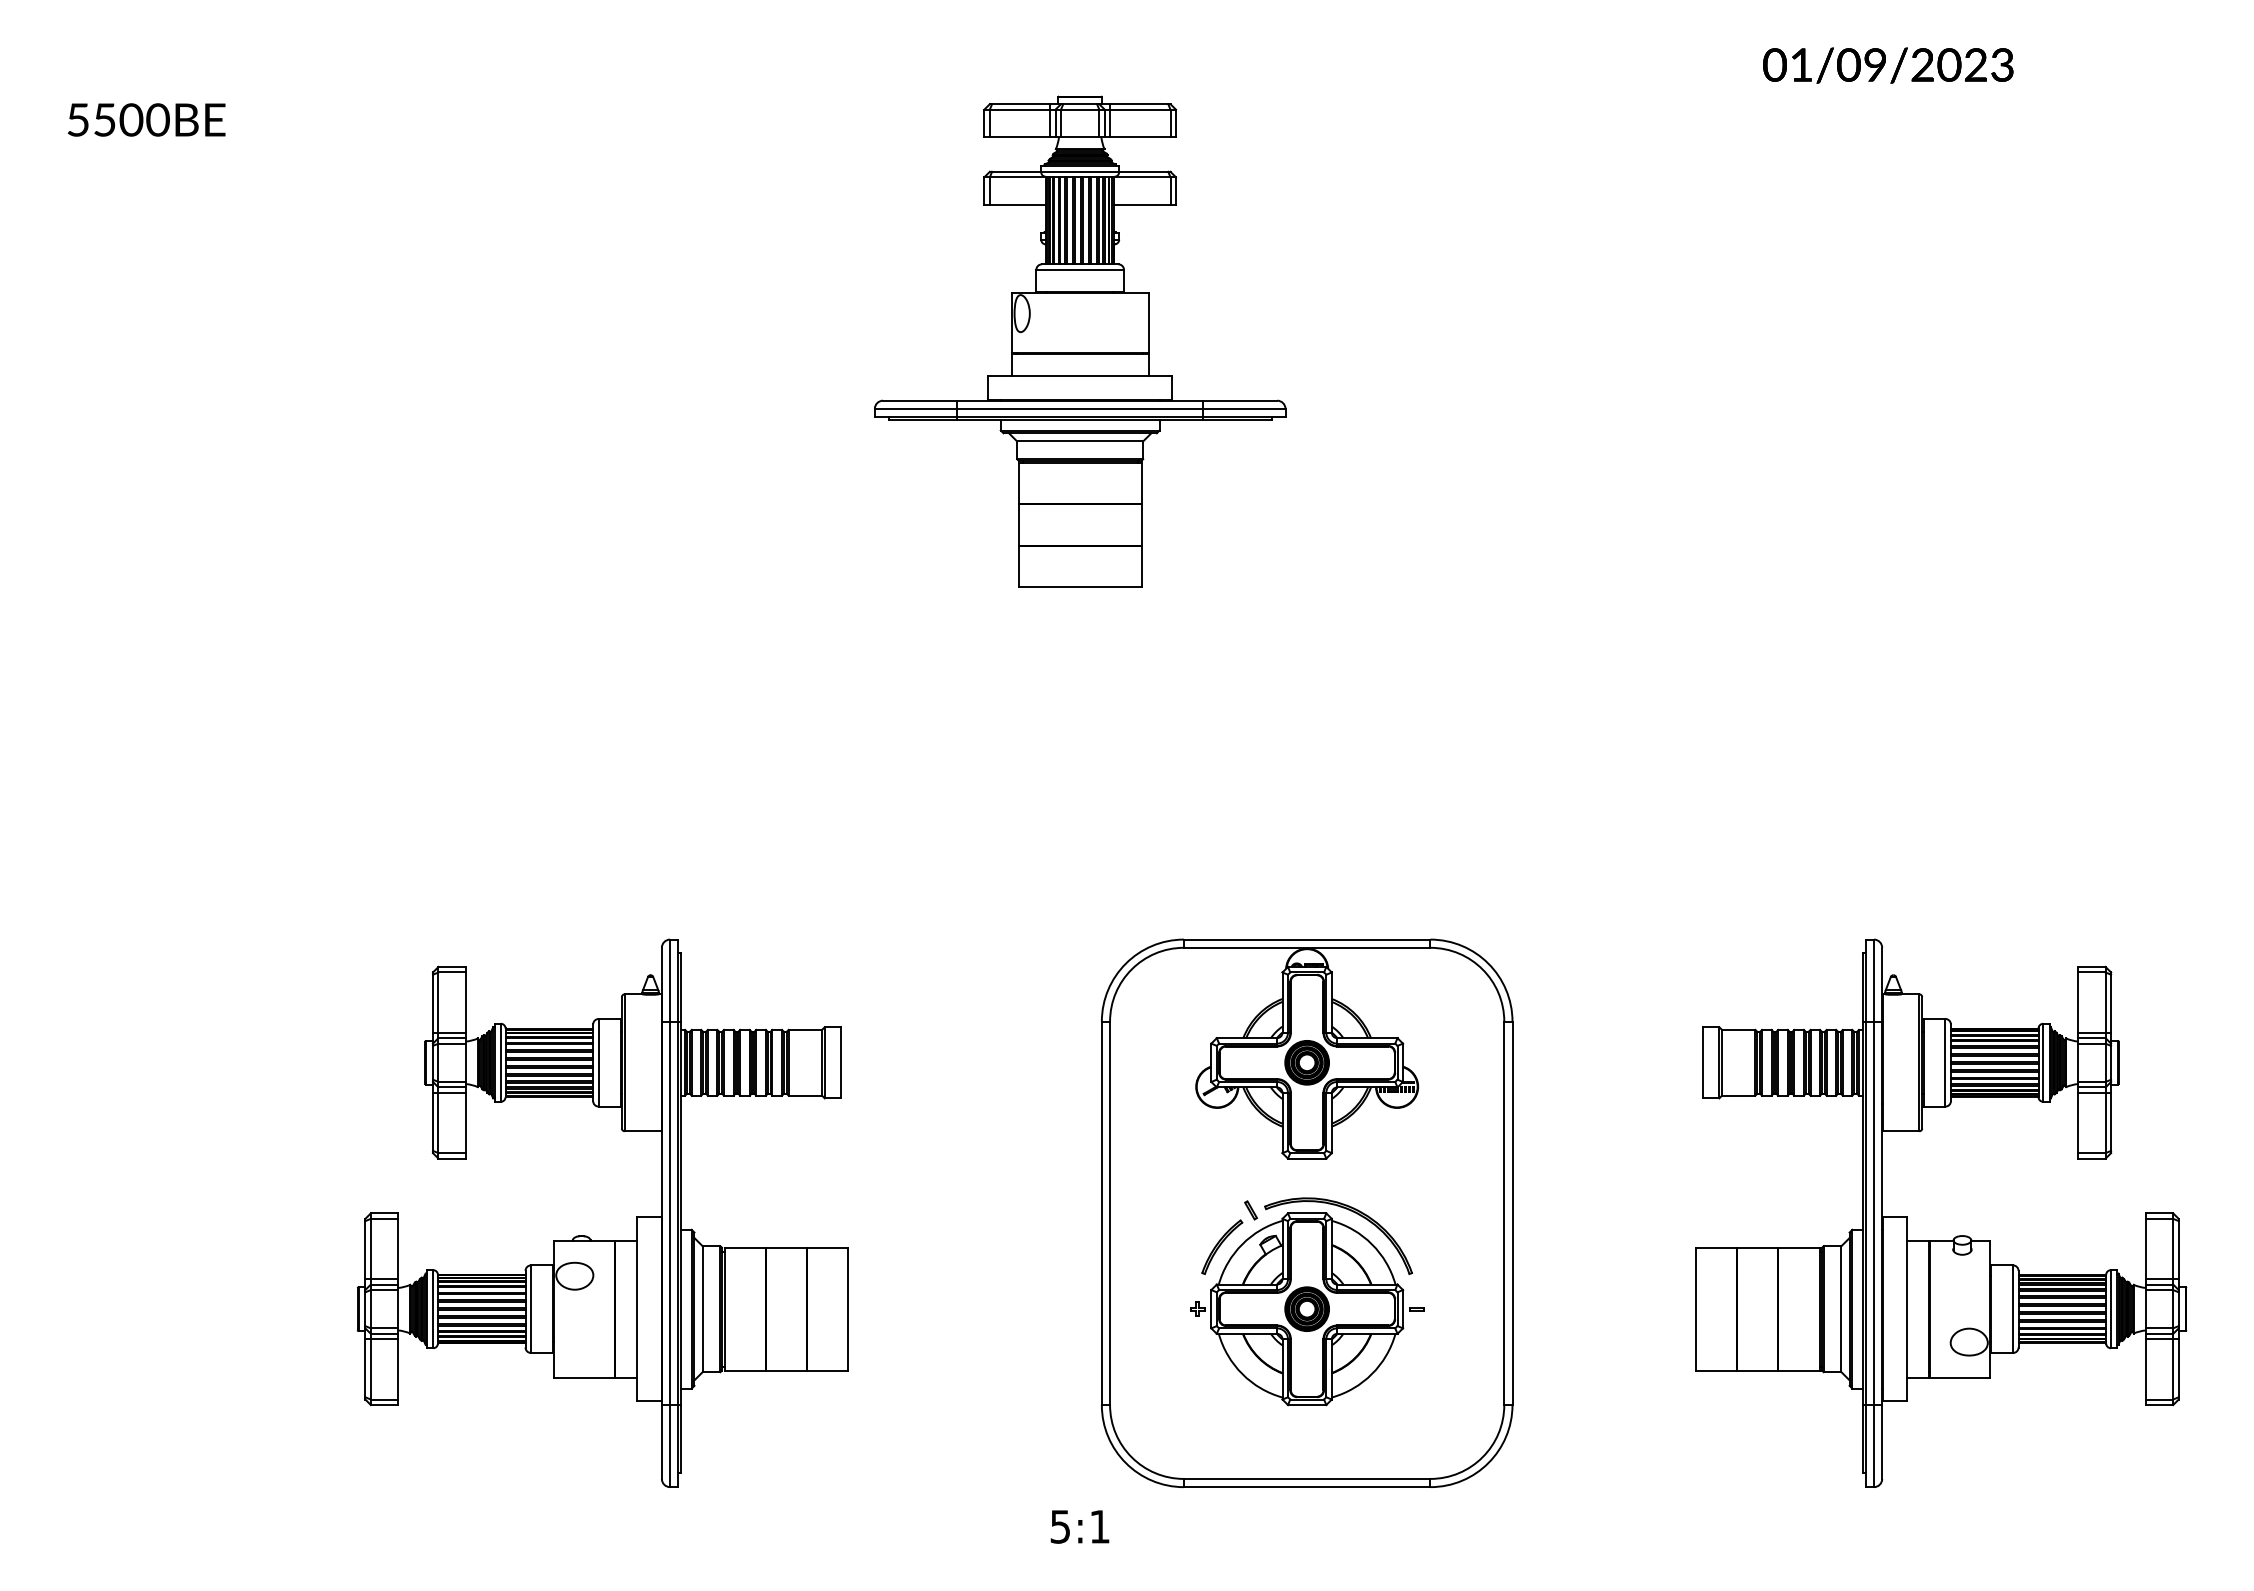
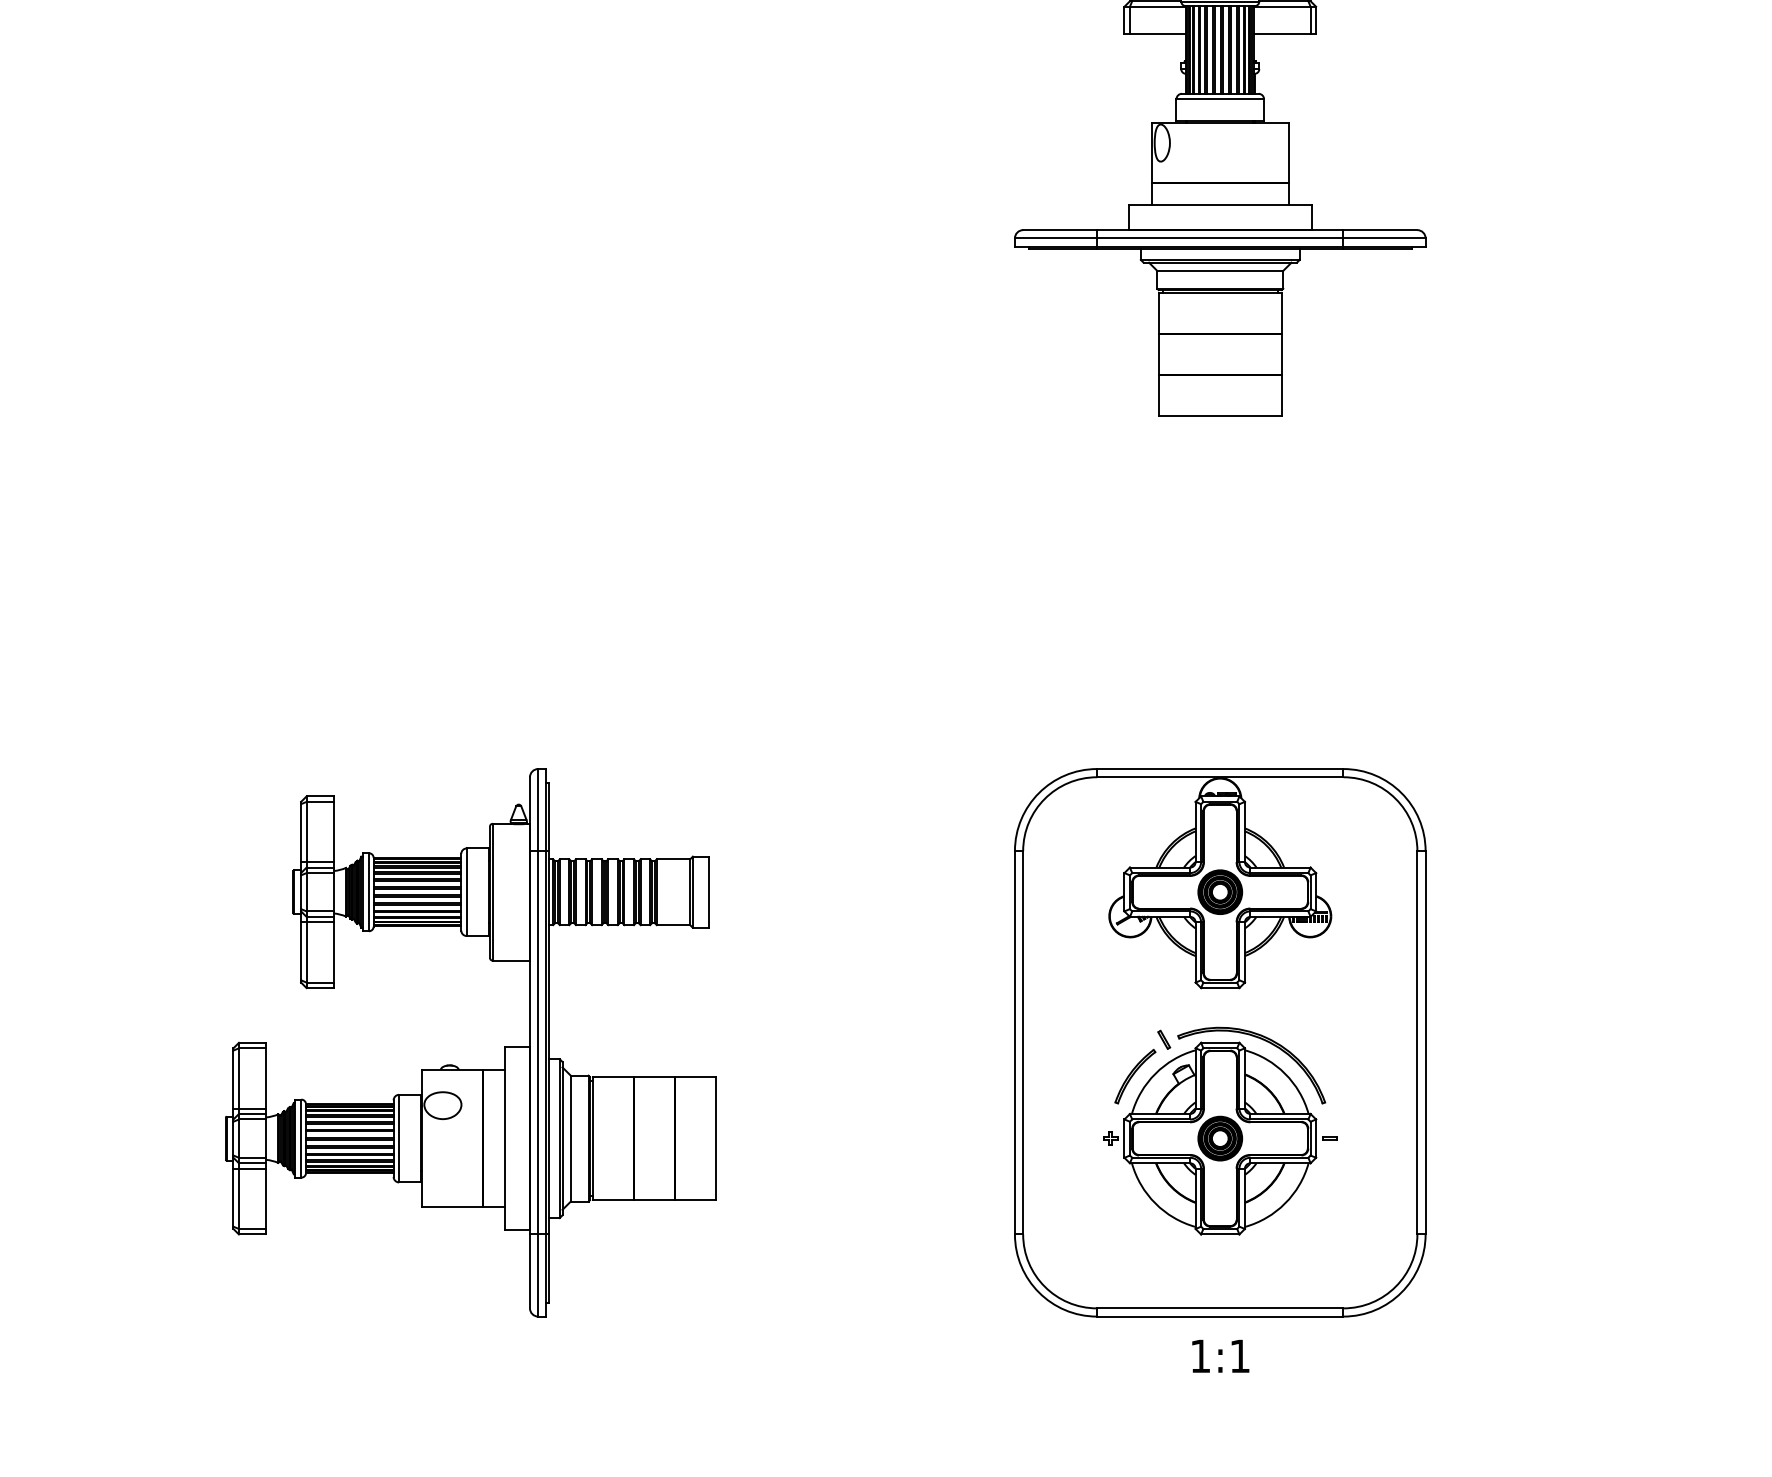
part: (1307, 1212) -> (1220, 1041), moved
part: (588, 1236) -> (456, 1065), moved
text: (1059, 1526) -> (1199, 1355), 5:1 -> 1:1

